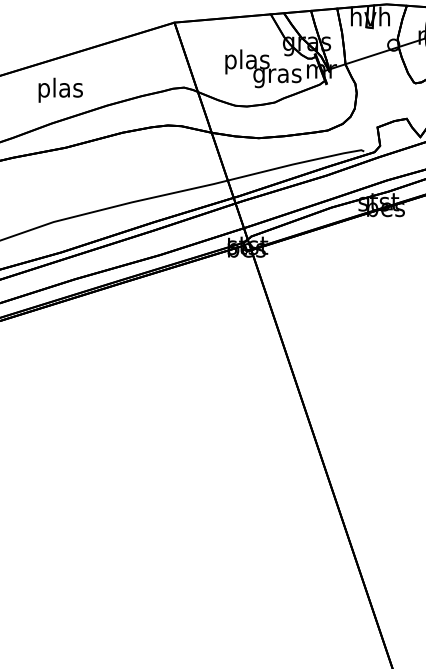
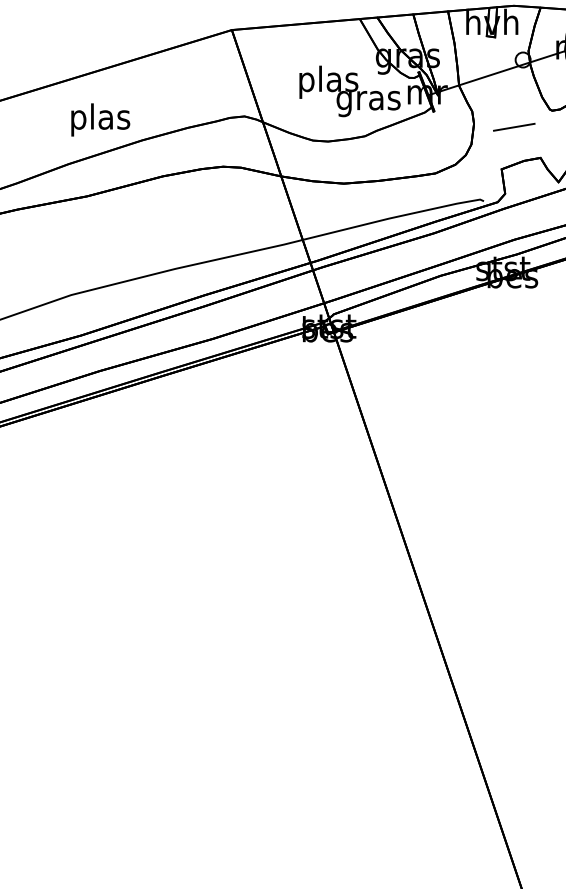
text: (60, 89) -> (100, 119), moved
line: (386, 95) -> (513, 126), added

